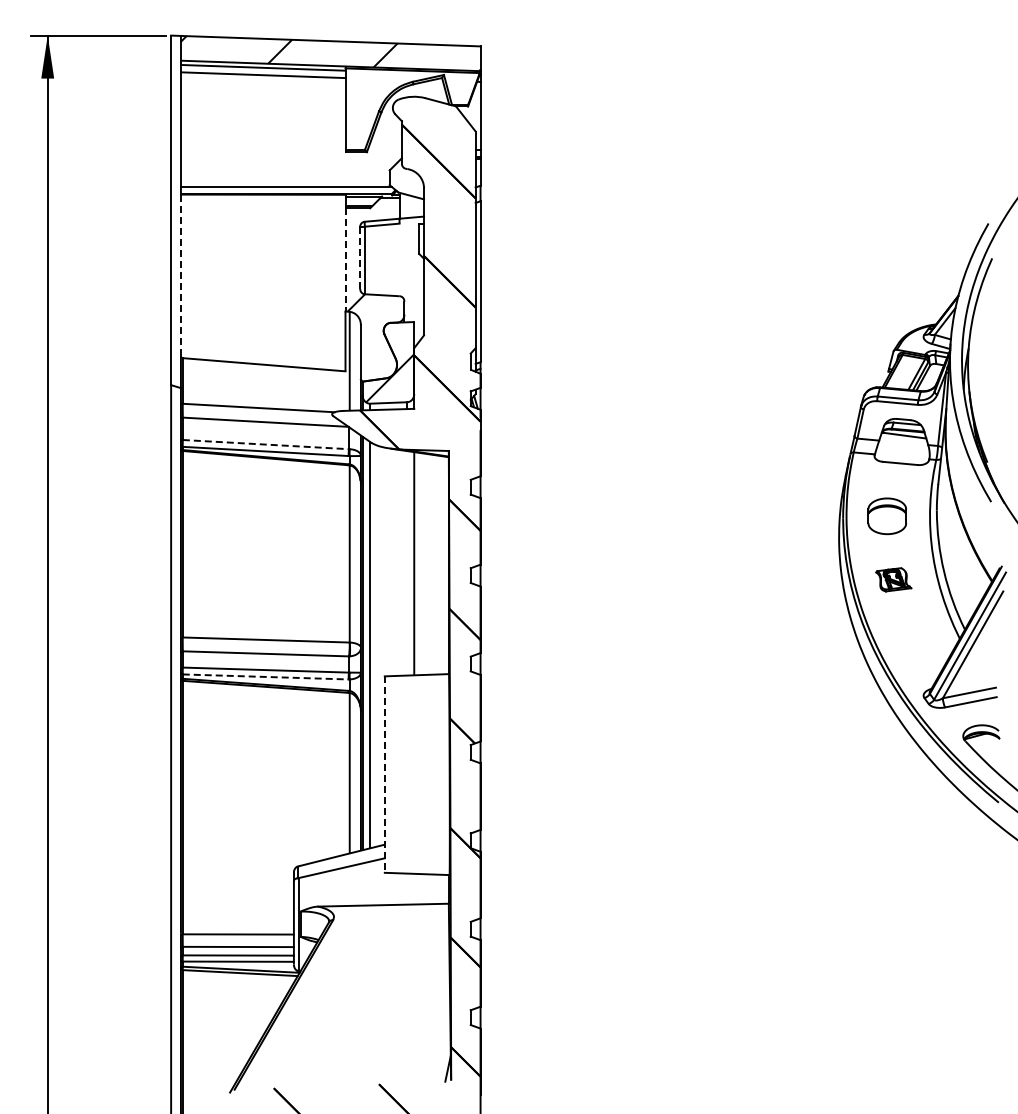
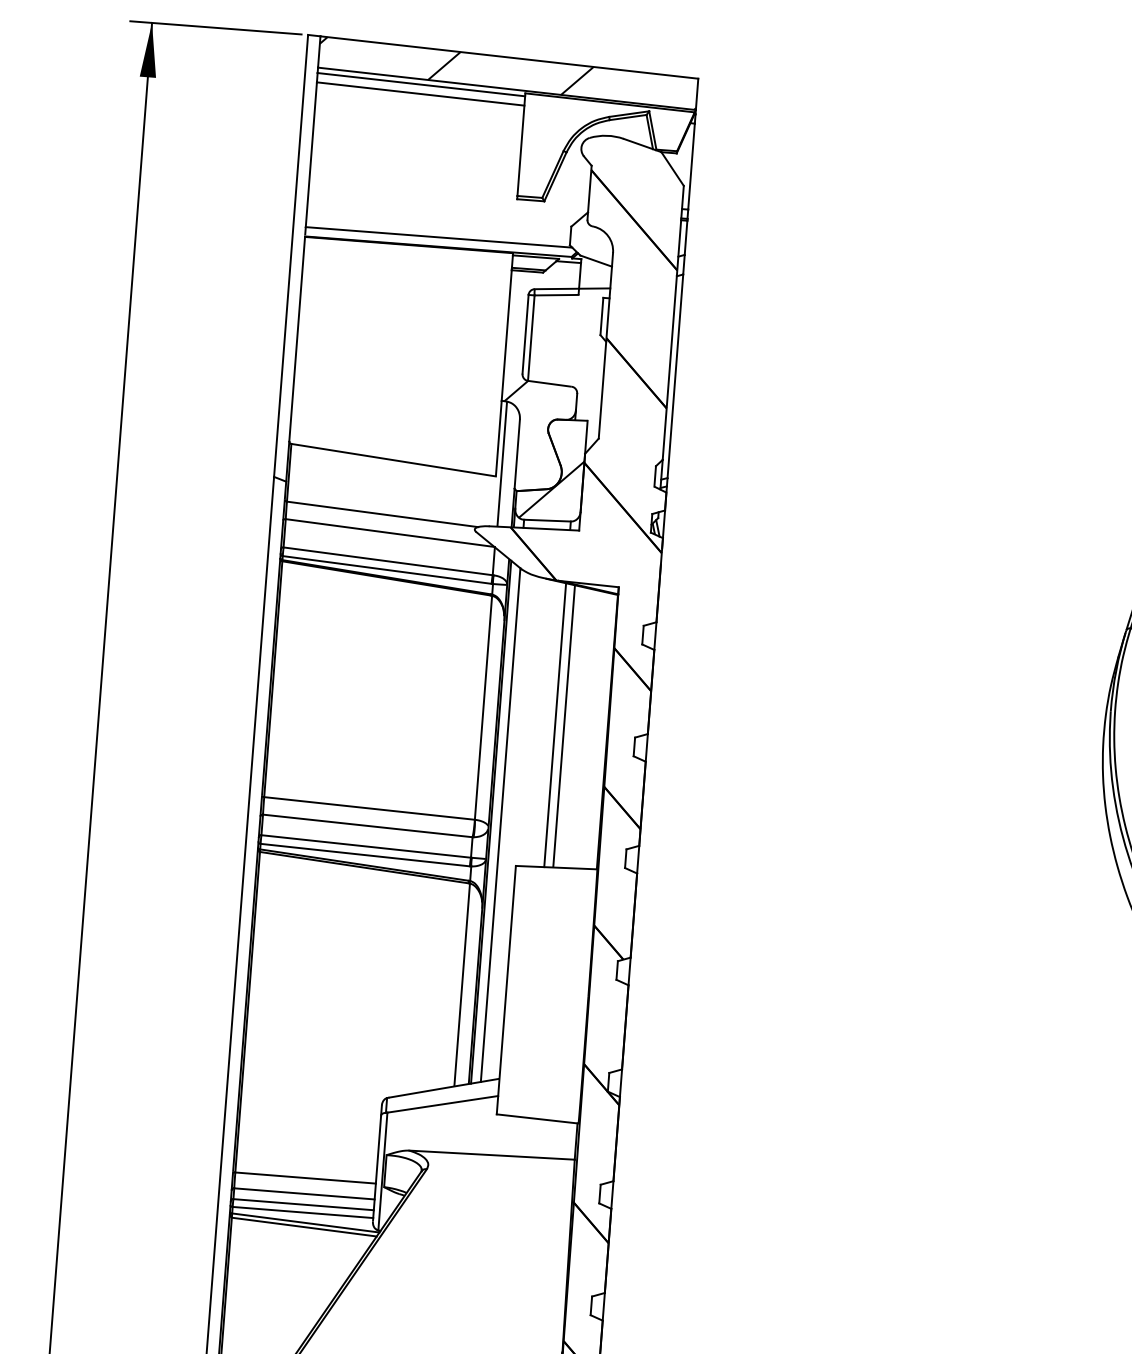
line: (360, 257) -> (525, 333), dashed -> solid
line: (345, 259) -> (506, 335), dashed -> solid
line: (180, 275) -> (296, 339), dashed -> solid
line: (266, 444) -> (388, 561), dashed -> solid
line: (407, 562) -> (555, 724), added
line: (266, 676) -> (366, 854), dashed -> solid
line: (384, 775) -> (505, 991), dashed -> solid

